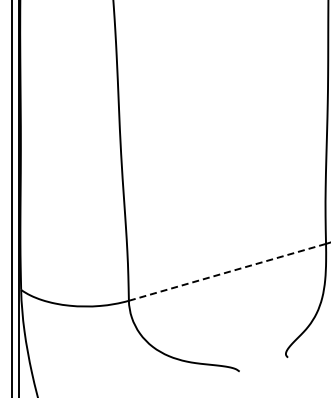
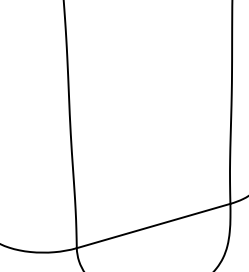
line: (227, 272) -> (153, 226), dashed -> solid

